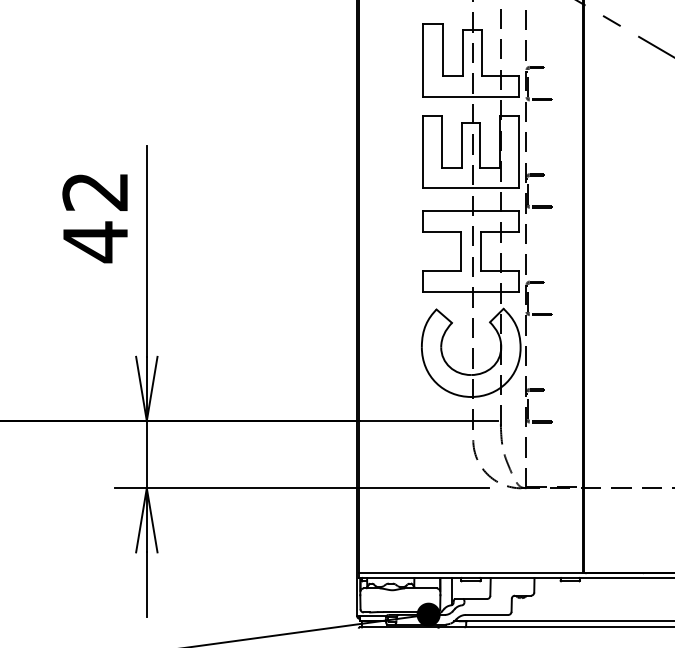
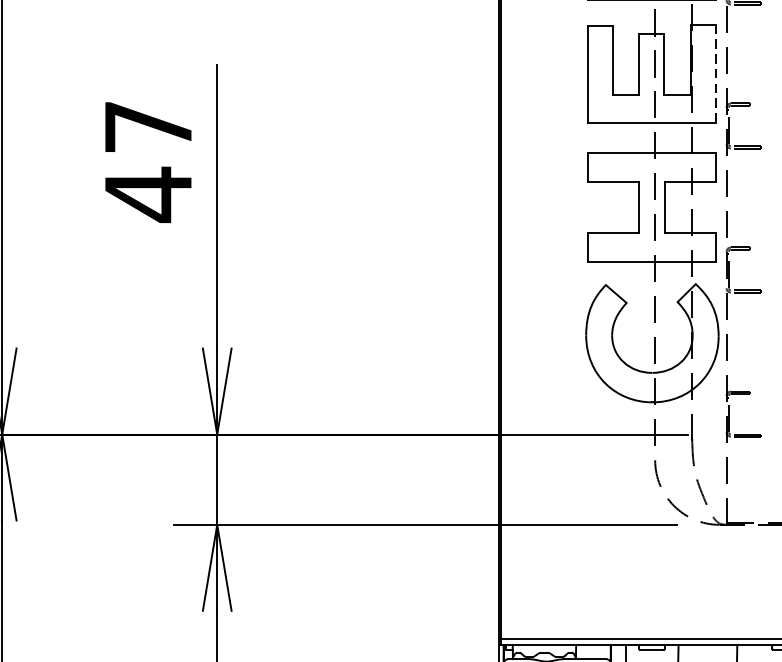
line: (518, 151) -> (715, 73), solid -> dashed
text: (94, 191) -> (147, 126), 42 -> 47

